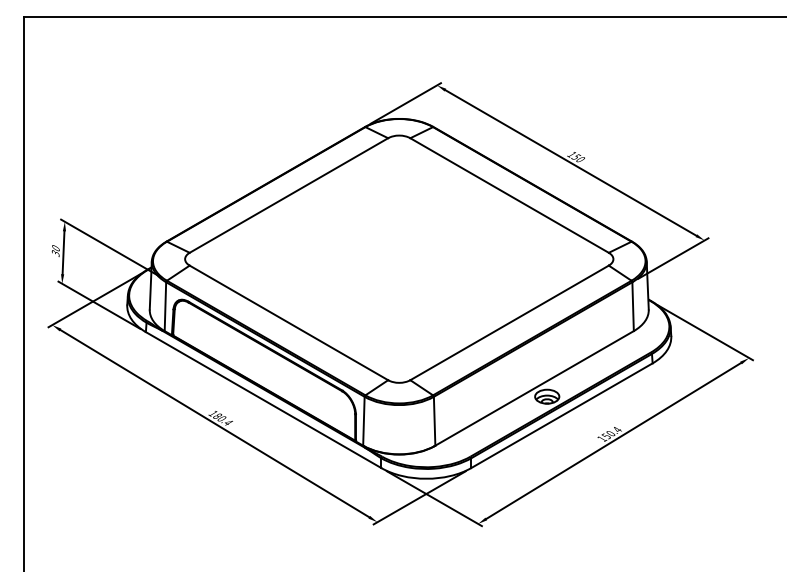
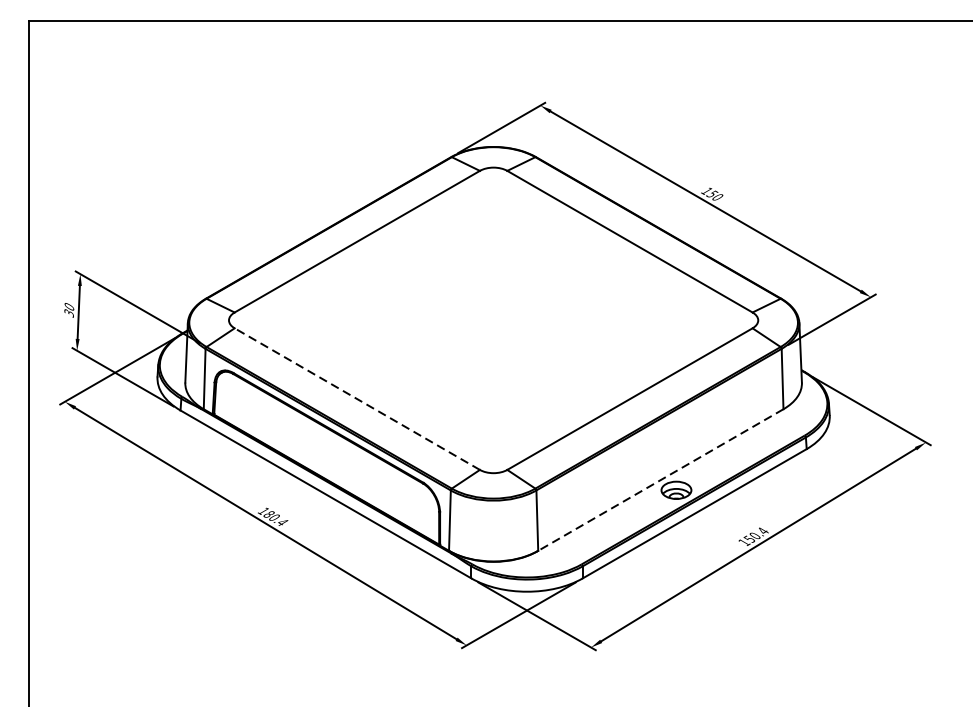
line: (288, 322) -> (356, 398), solid -> dashed
line: (534, 388) -> (660, 480), solid -> dashed

